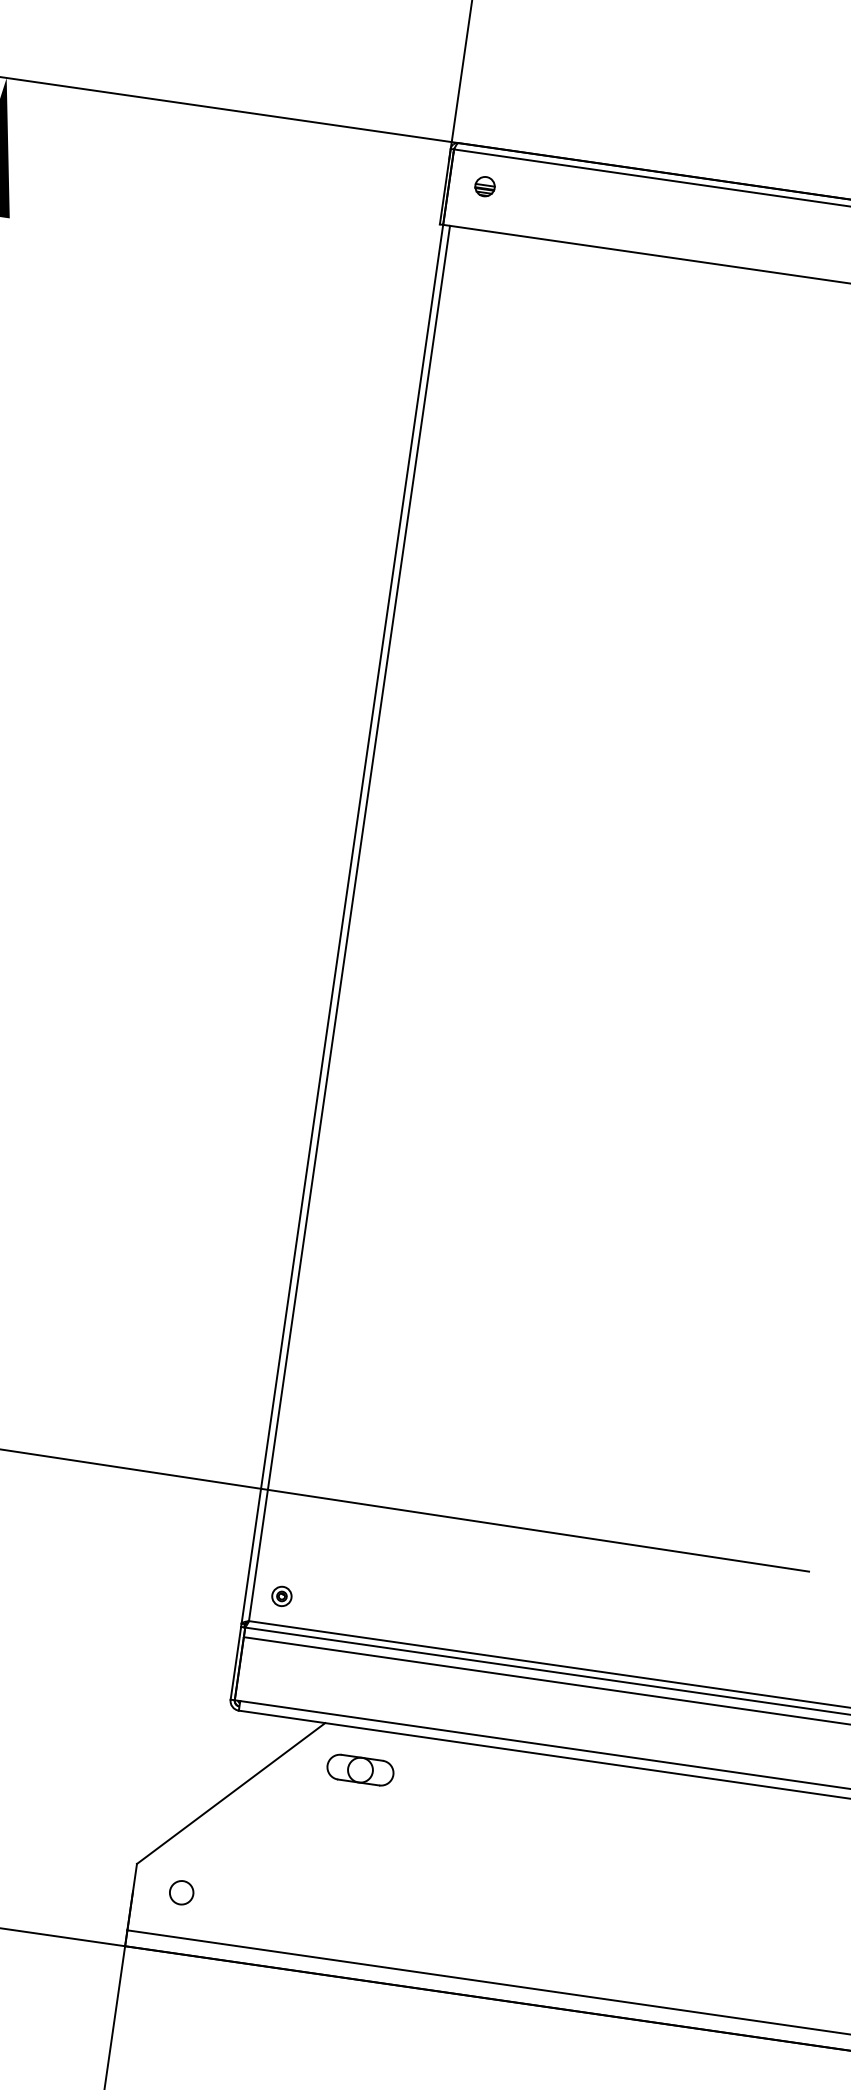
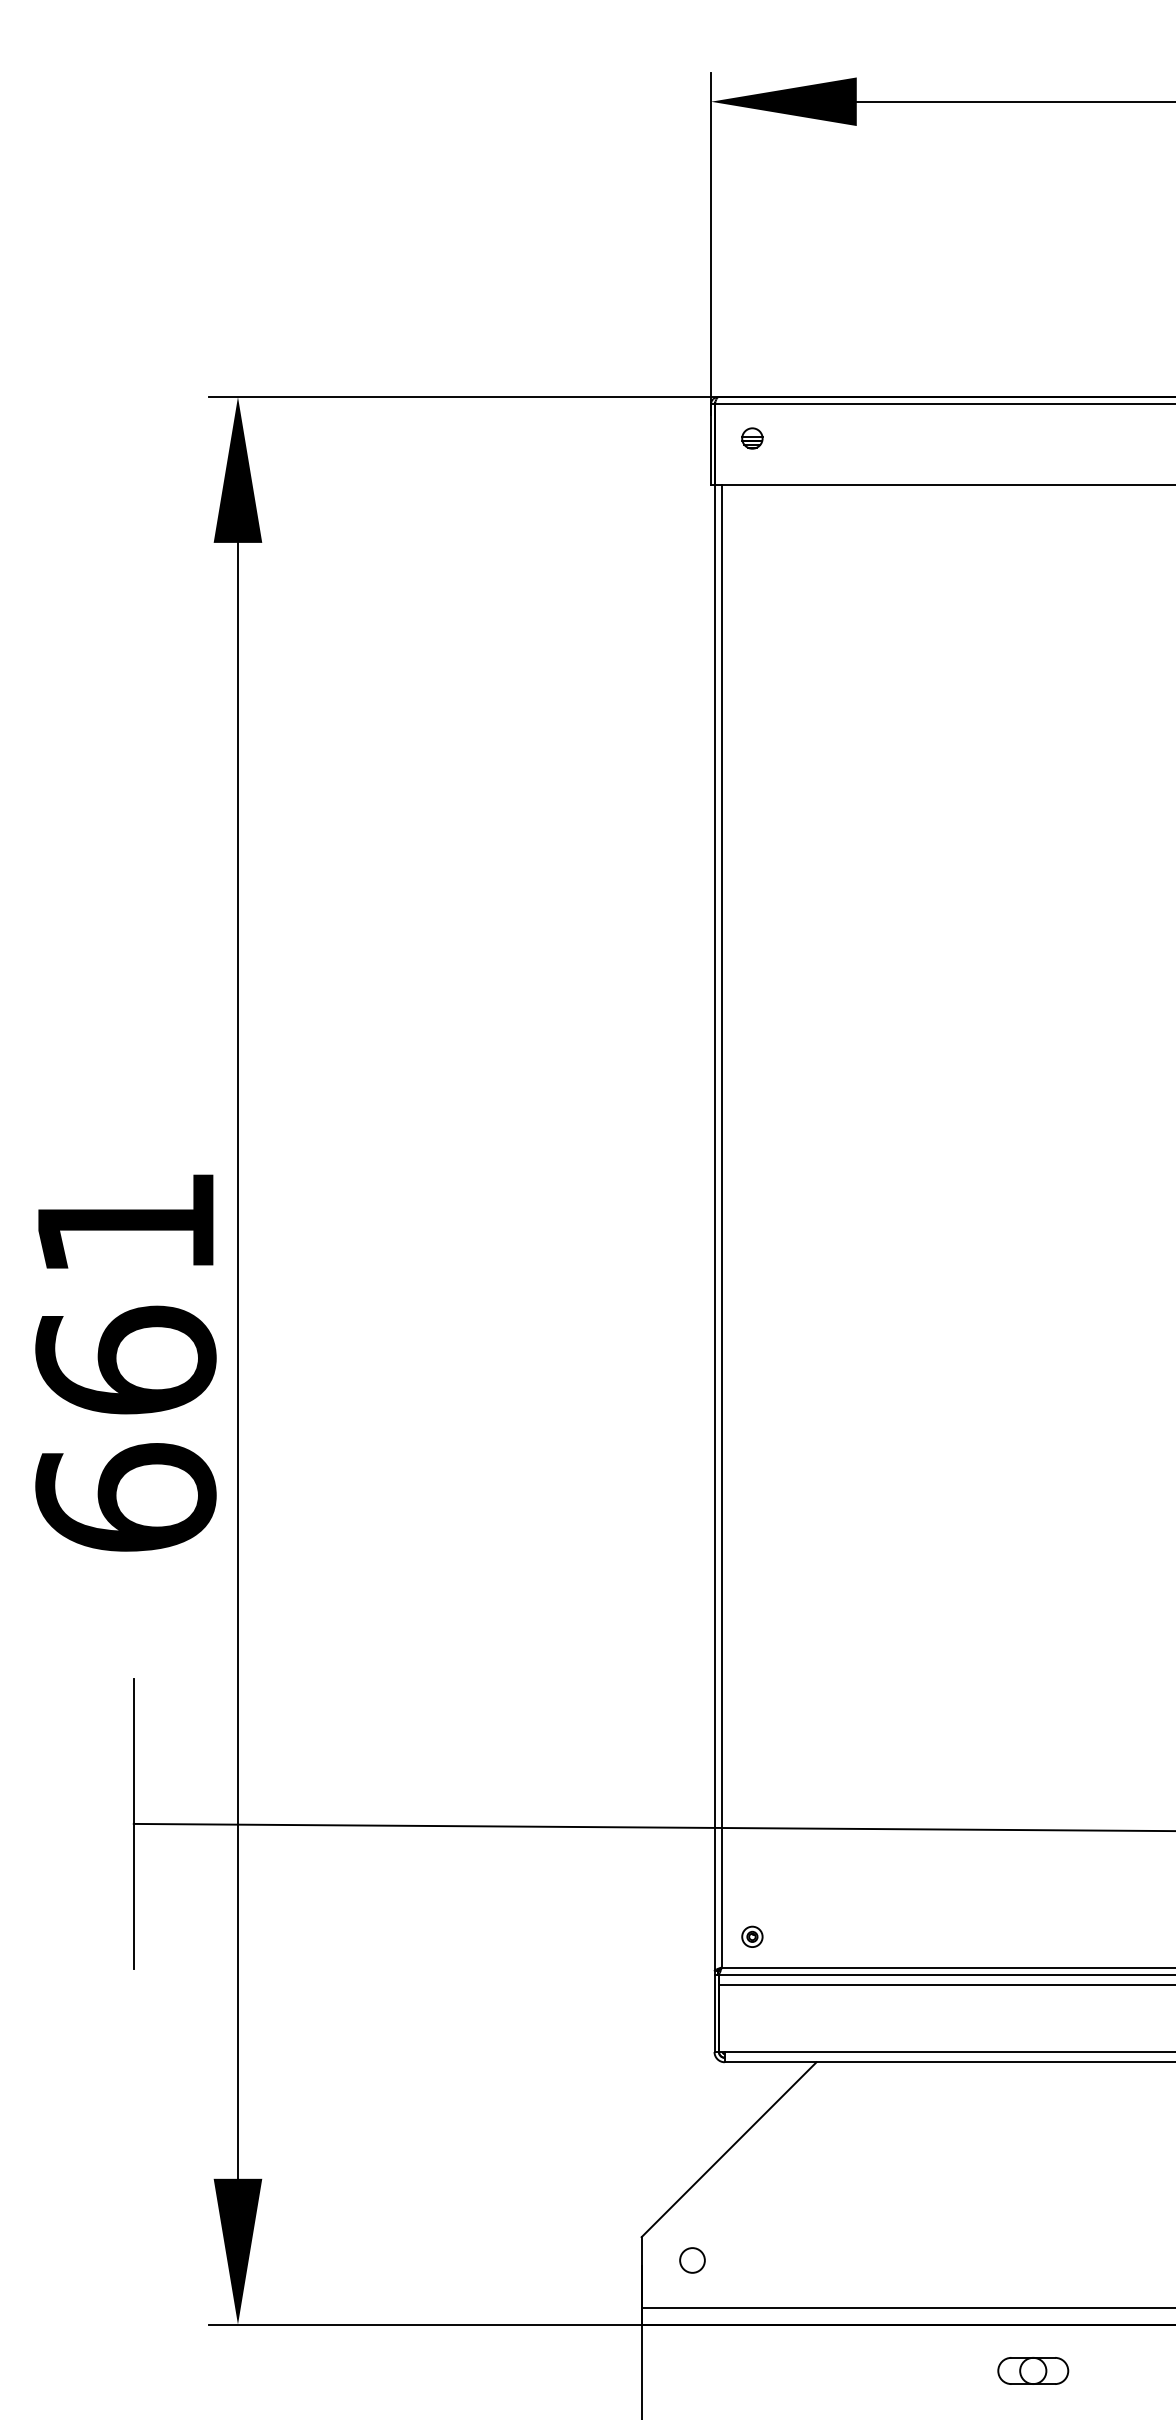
part: (360, 1769) -> (1033, 2370), moved

